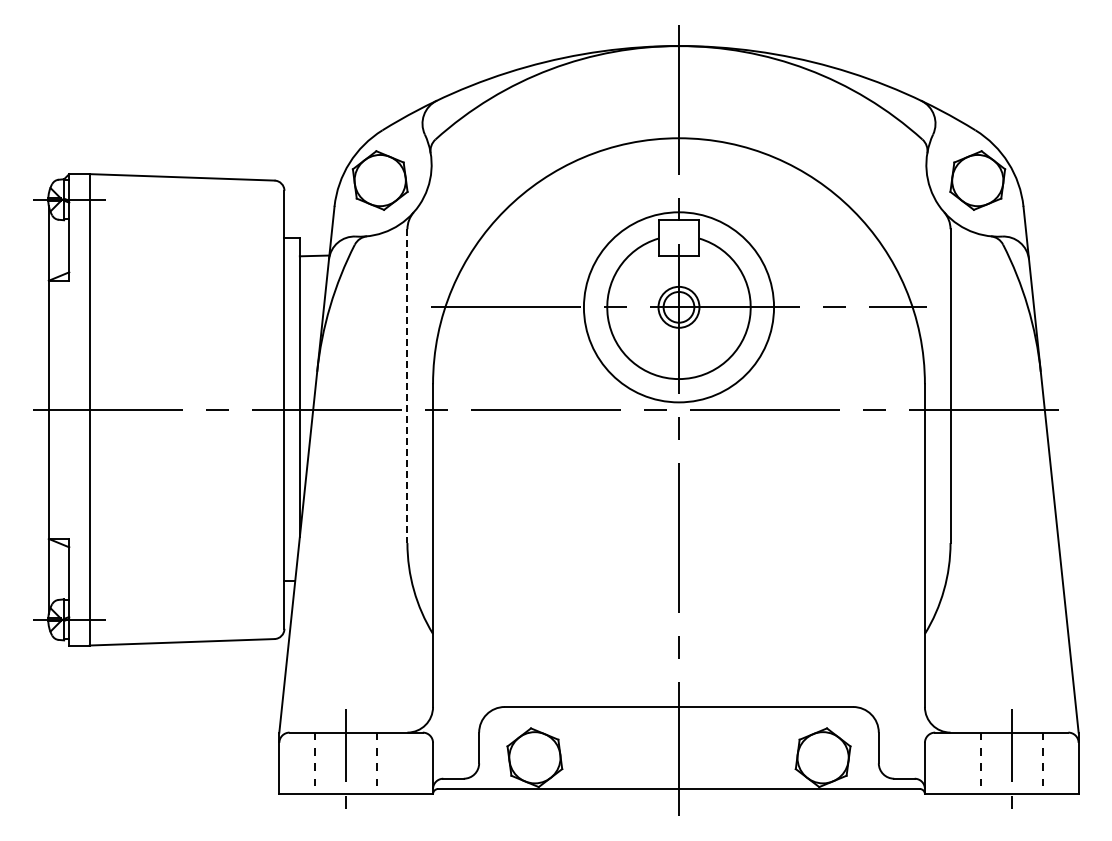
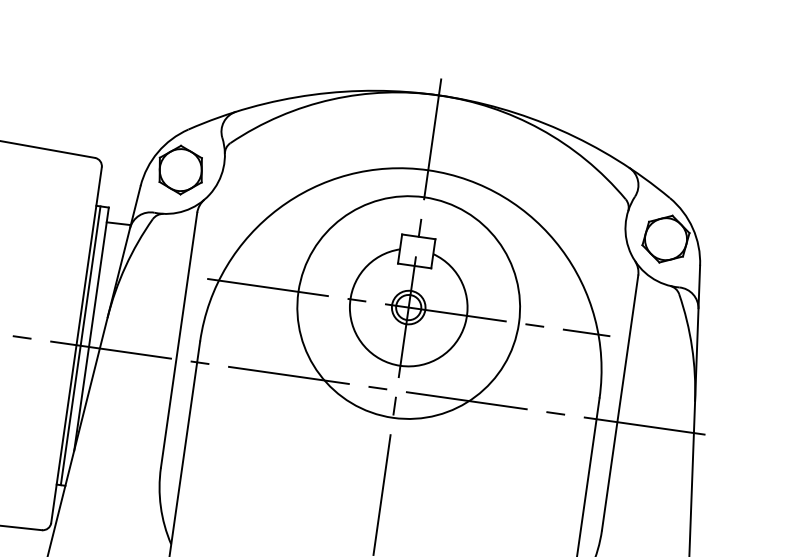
circle: (678, 307) -> (408, 307), size x1.43
line: (407, 386) -> (179, 340), dashed -> solid
line: (289, 409) -> (80, 345), added

